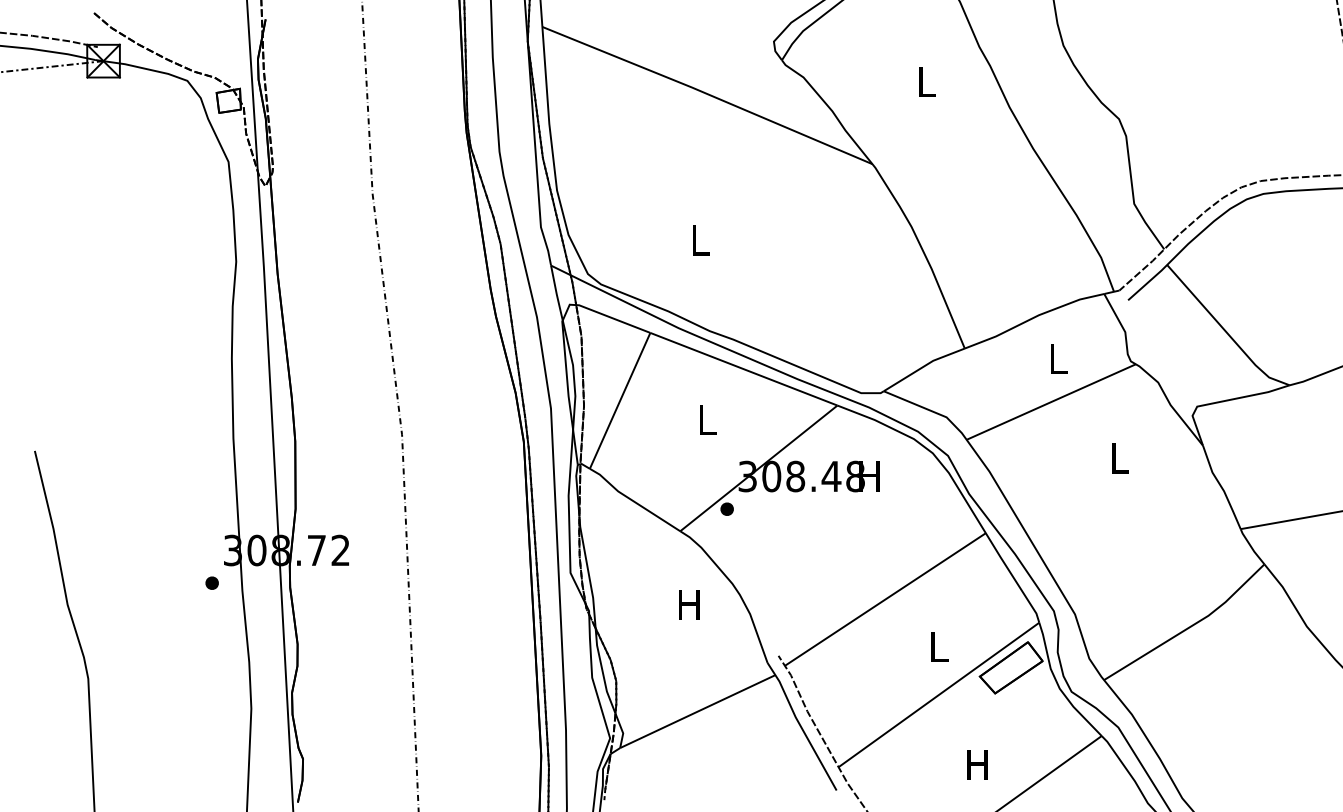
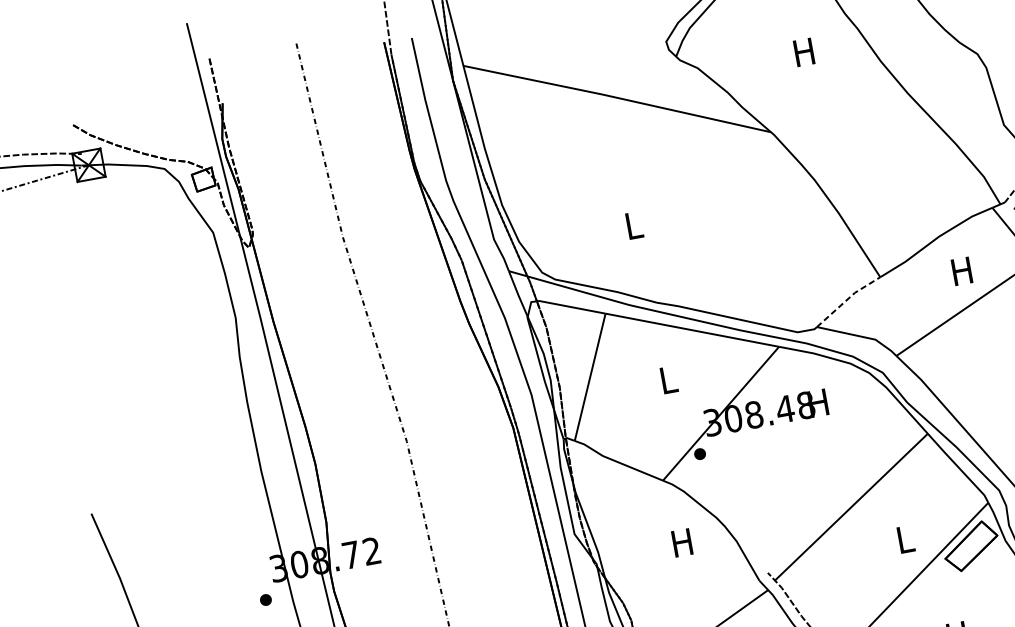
text: (925, 81) -> (803, 52), L -> H
text: (1057, 358) -> (962, 271), L -> H
line: (923, 366) -> (847, 299), solid -> dashed

